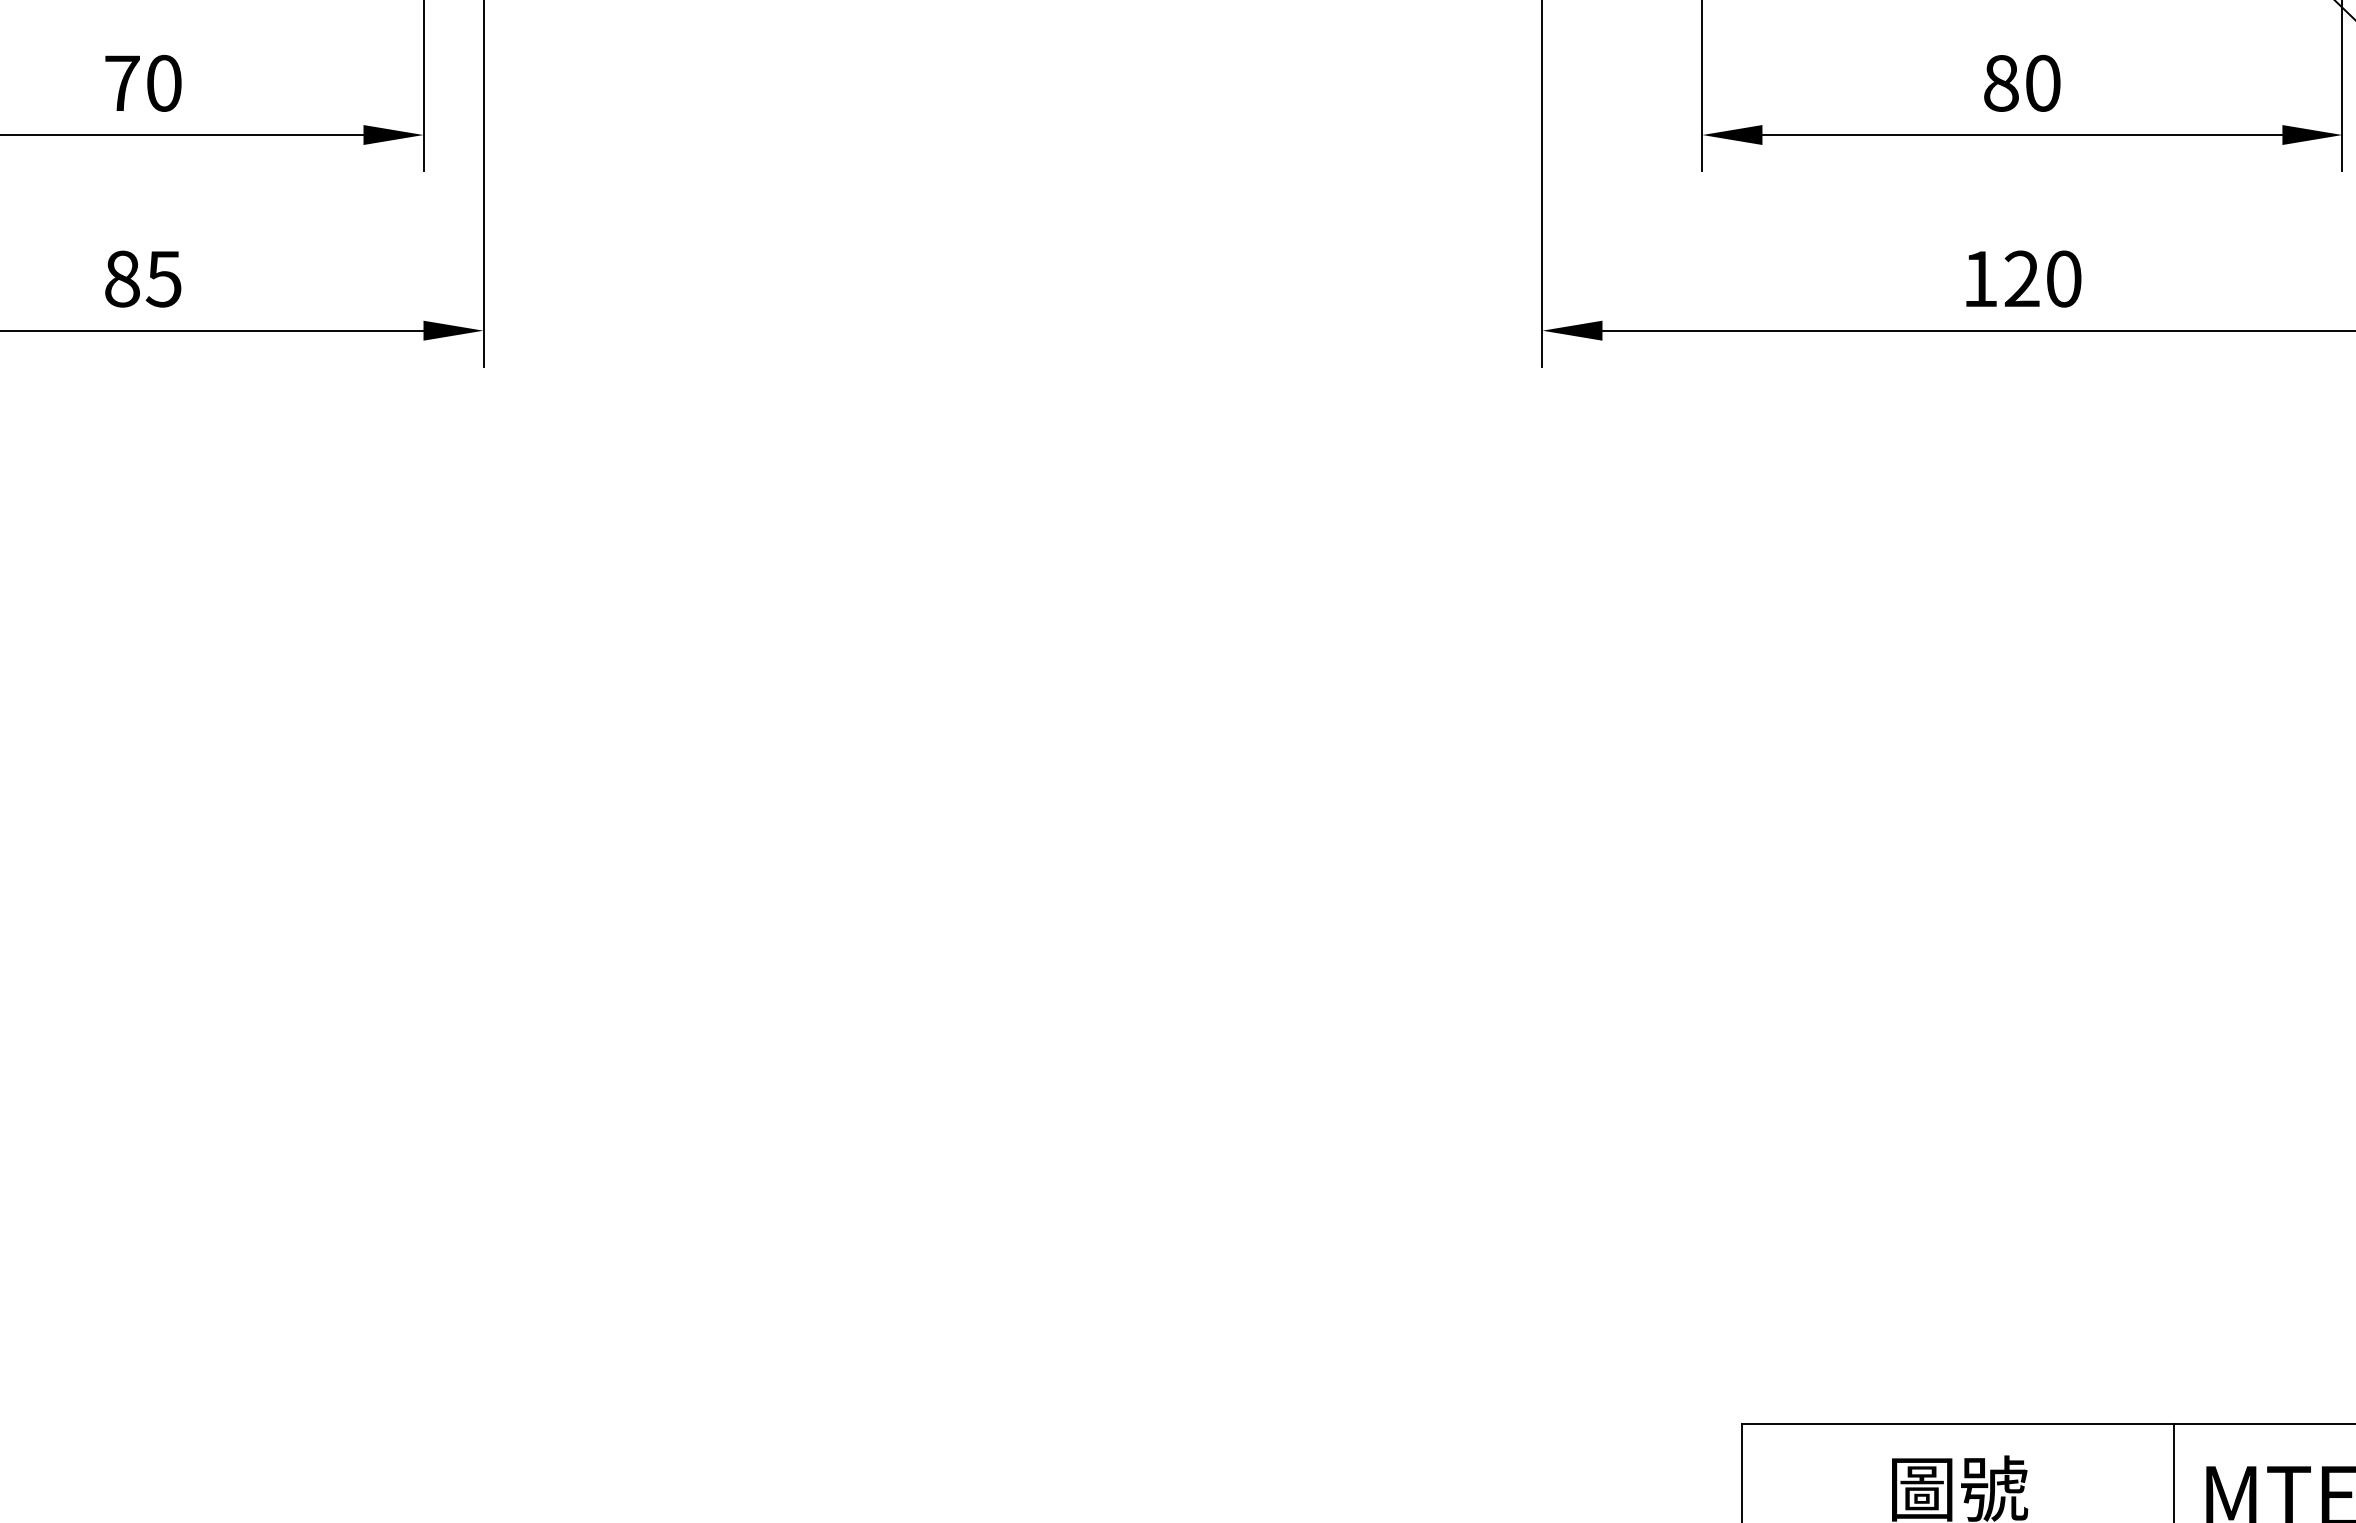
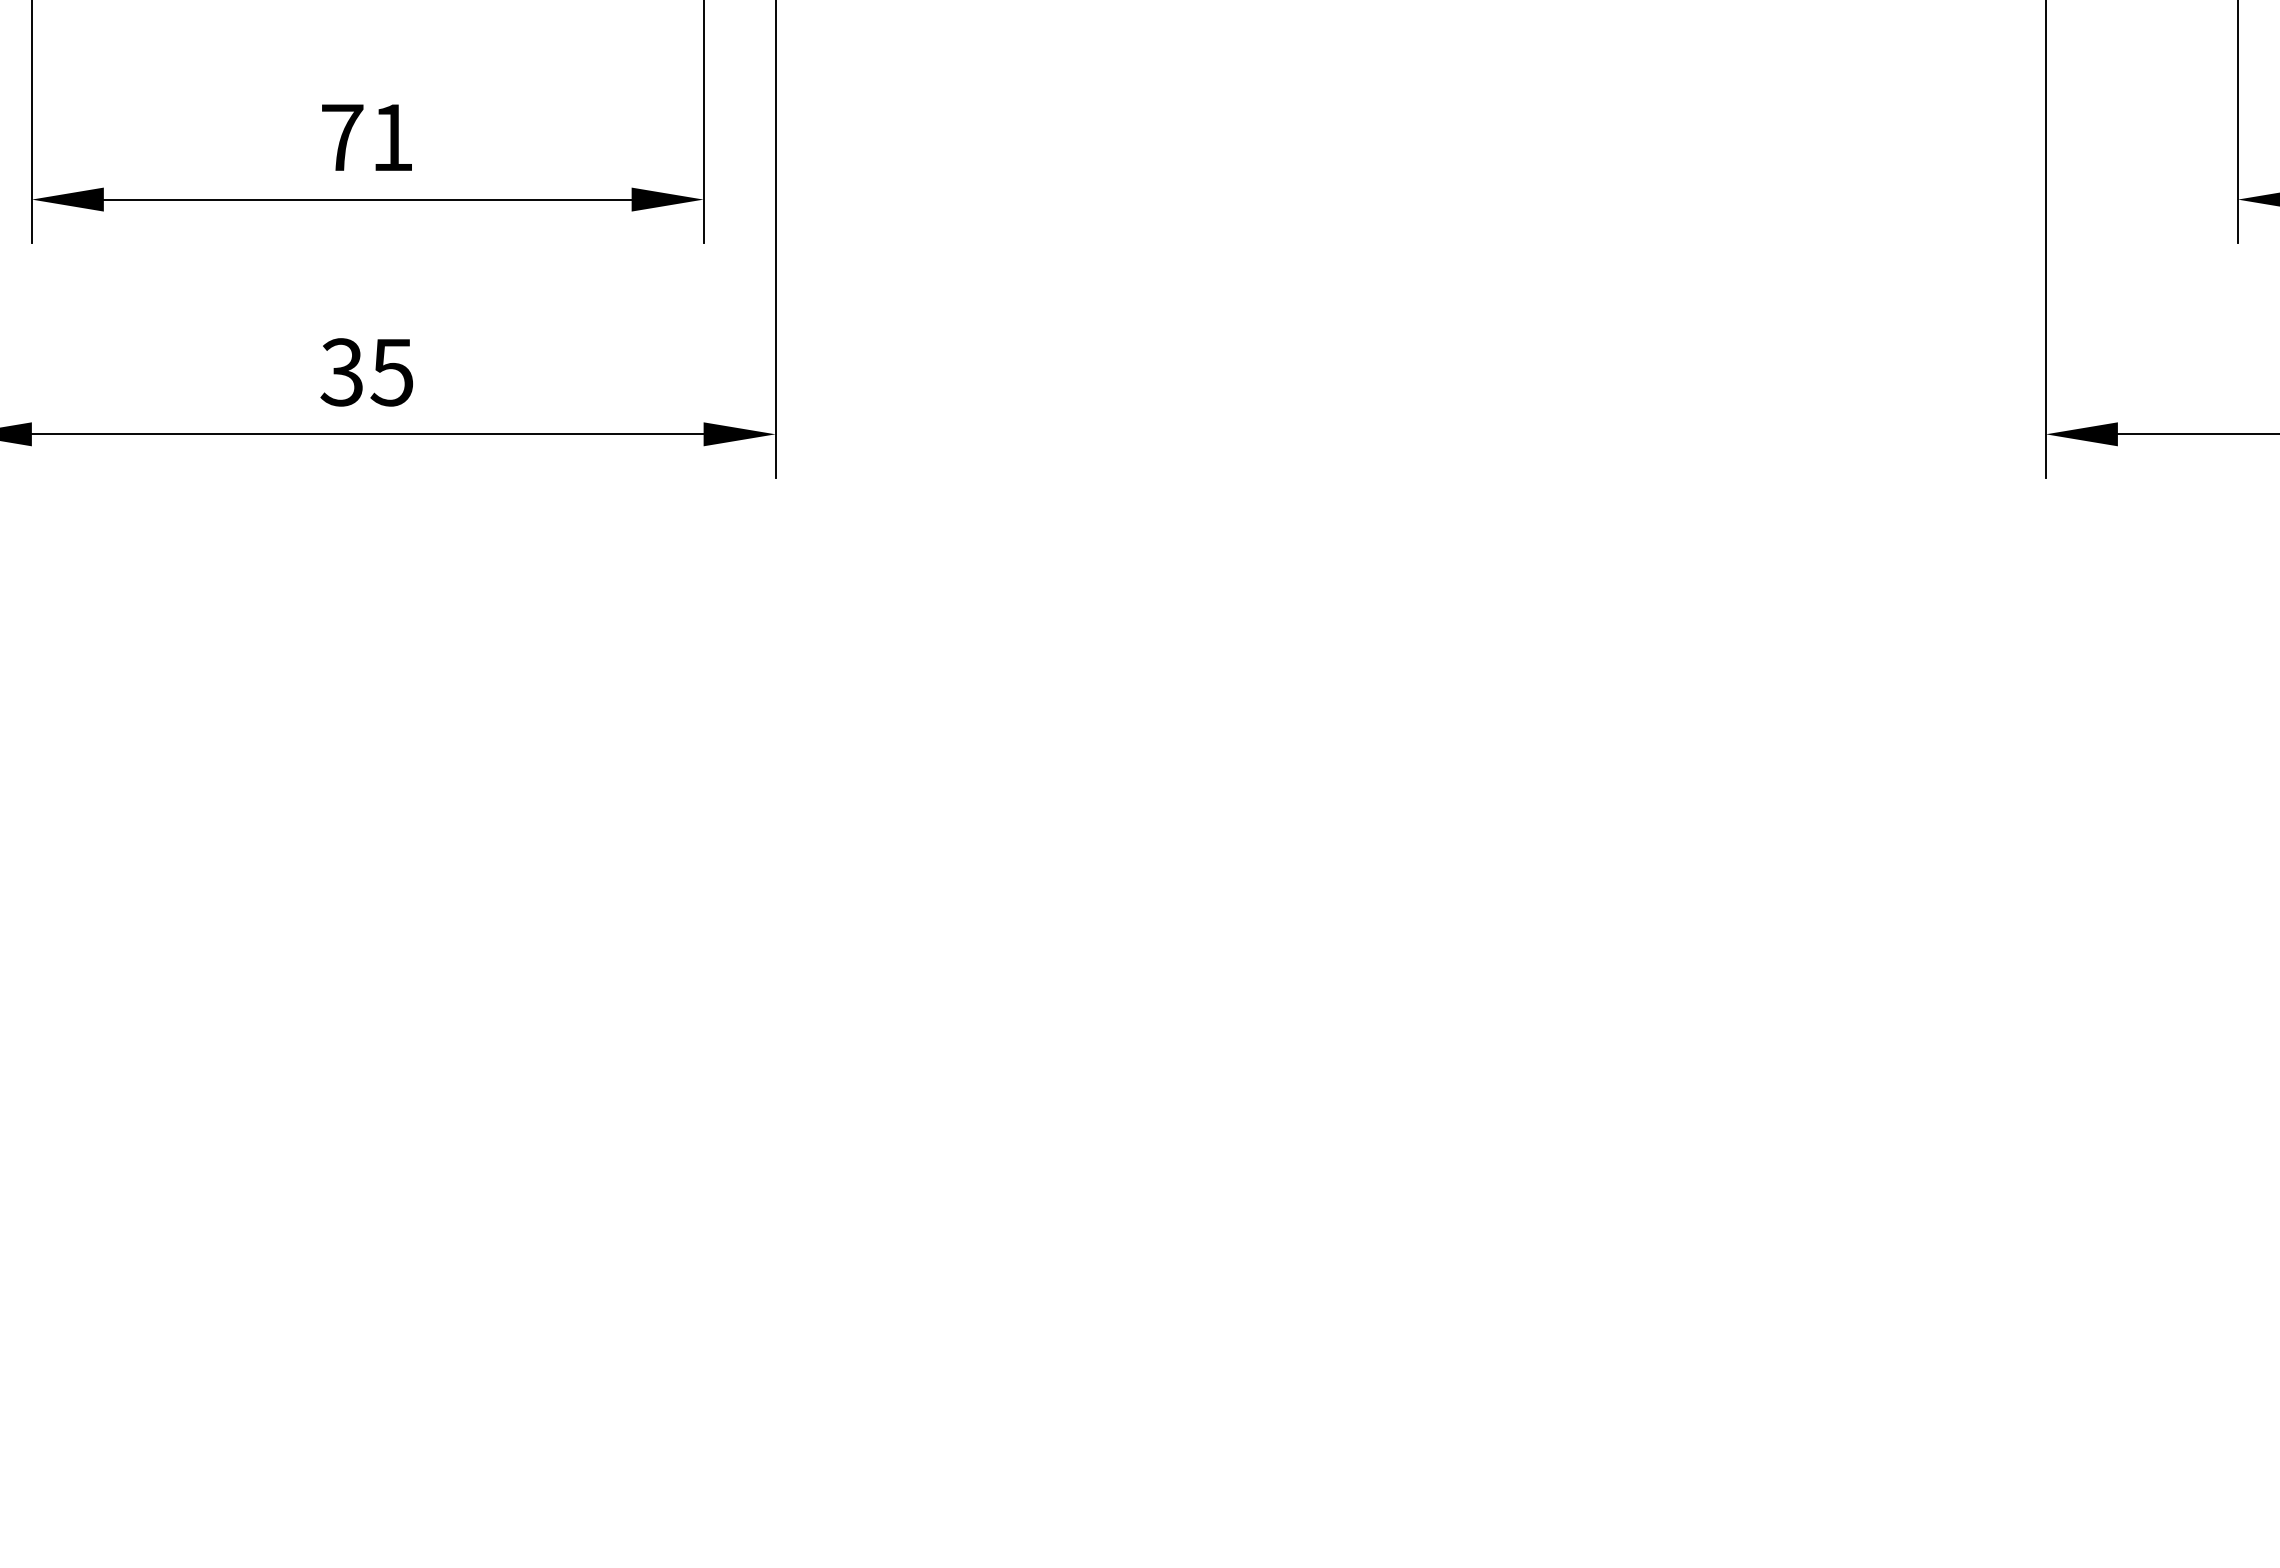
text: (164, 82) -> (392, 136), 70 -> 71
text: (121, 278) -> (341, 371), 85 -> 35

